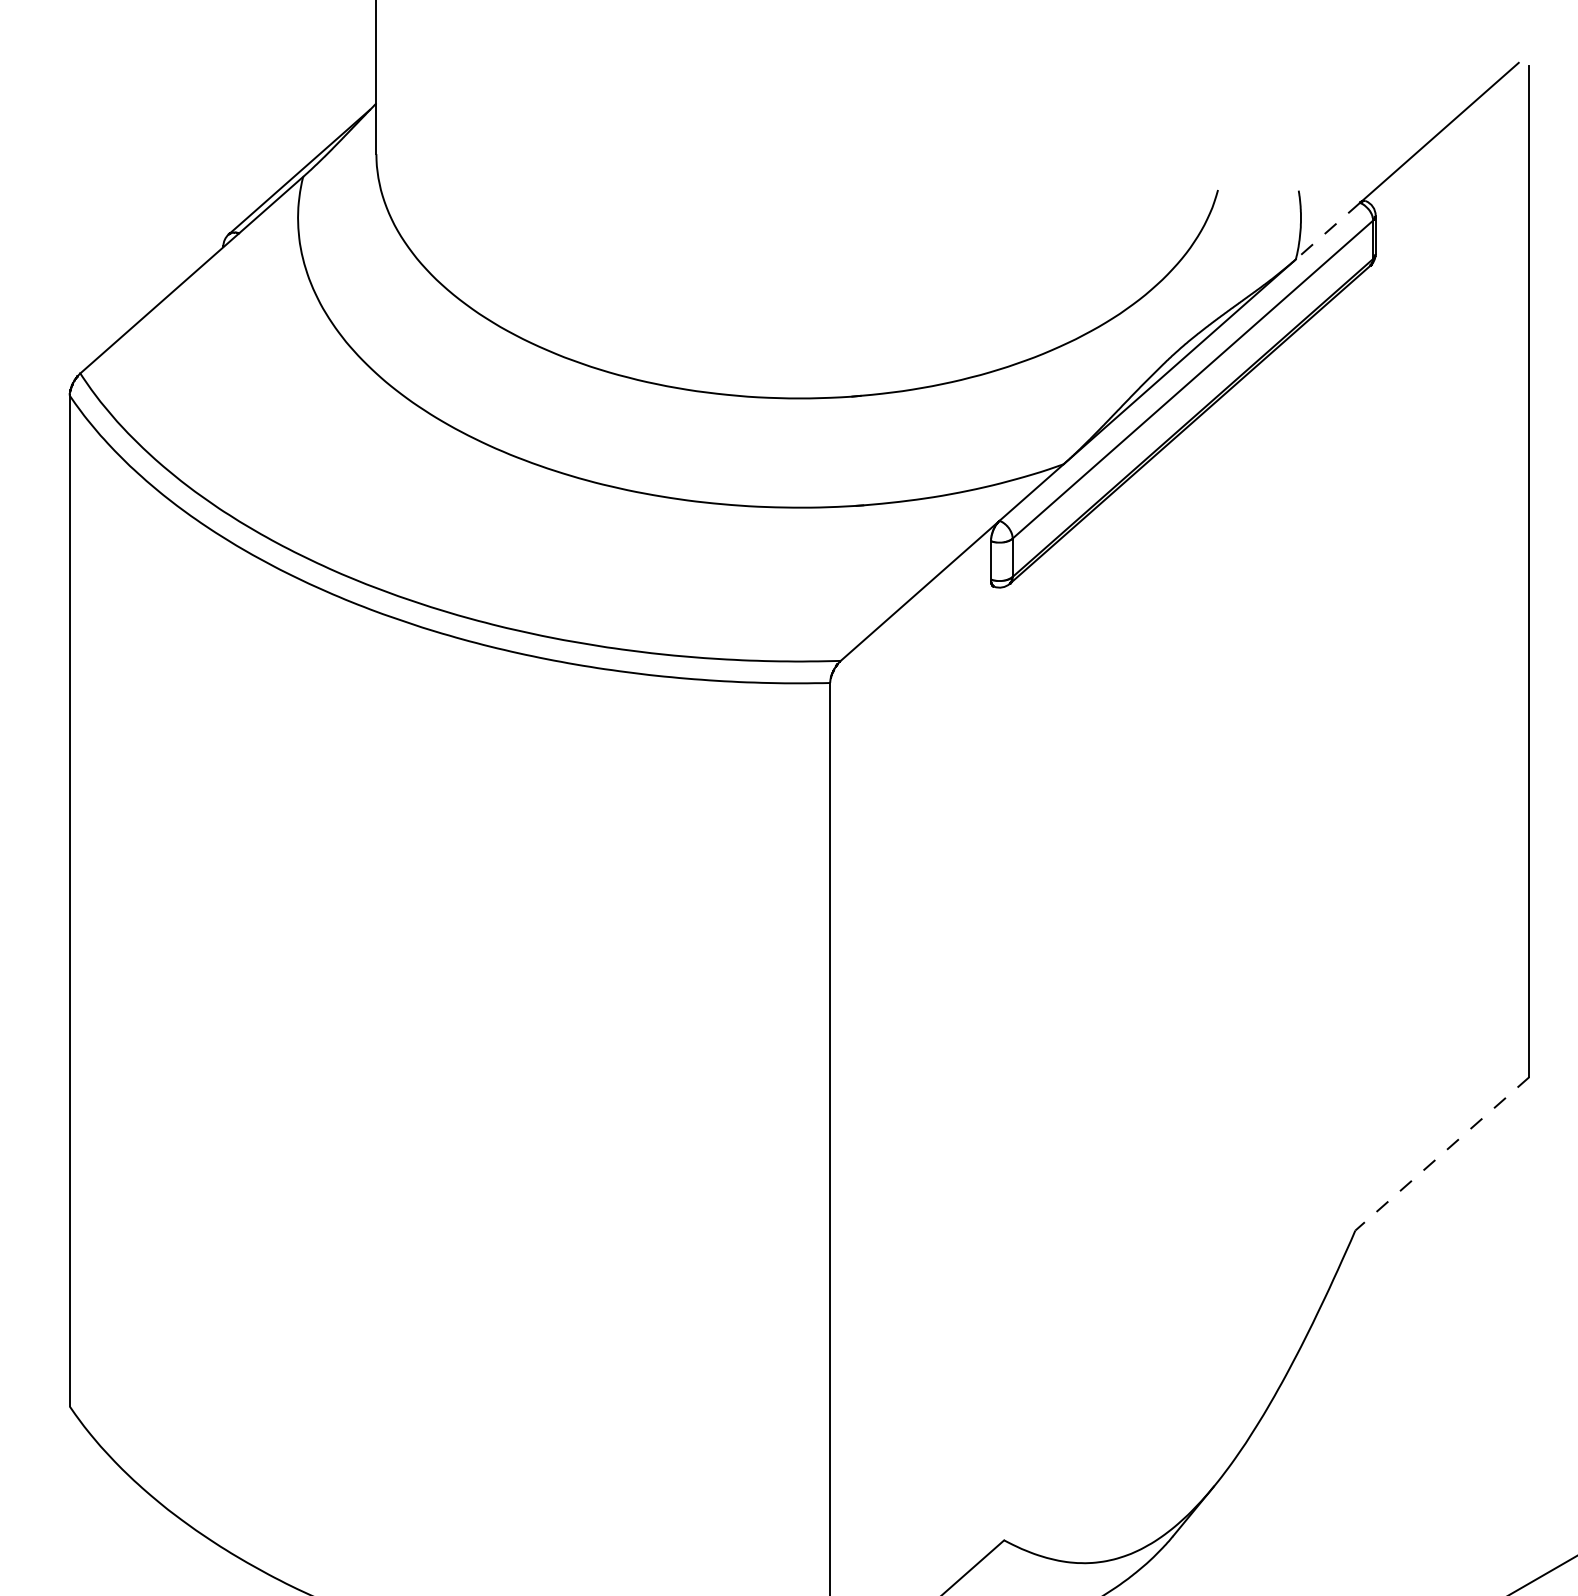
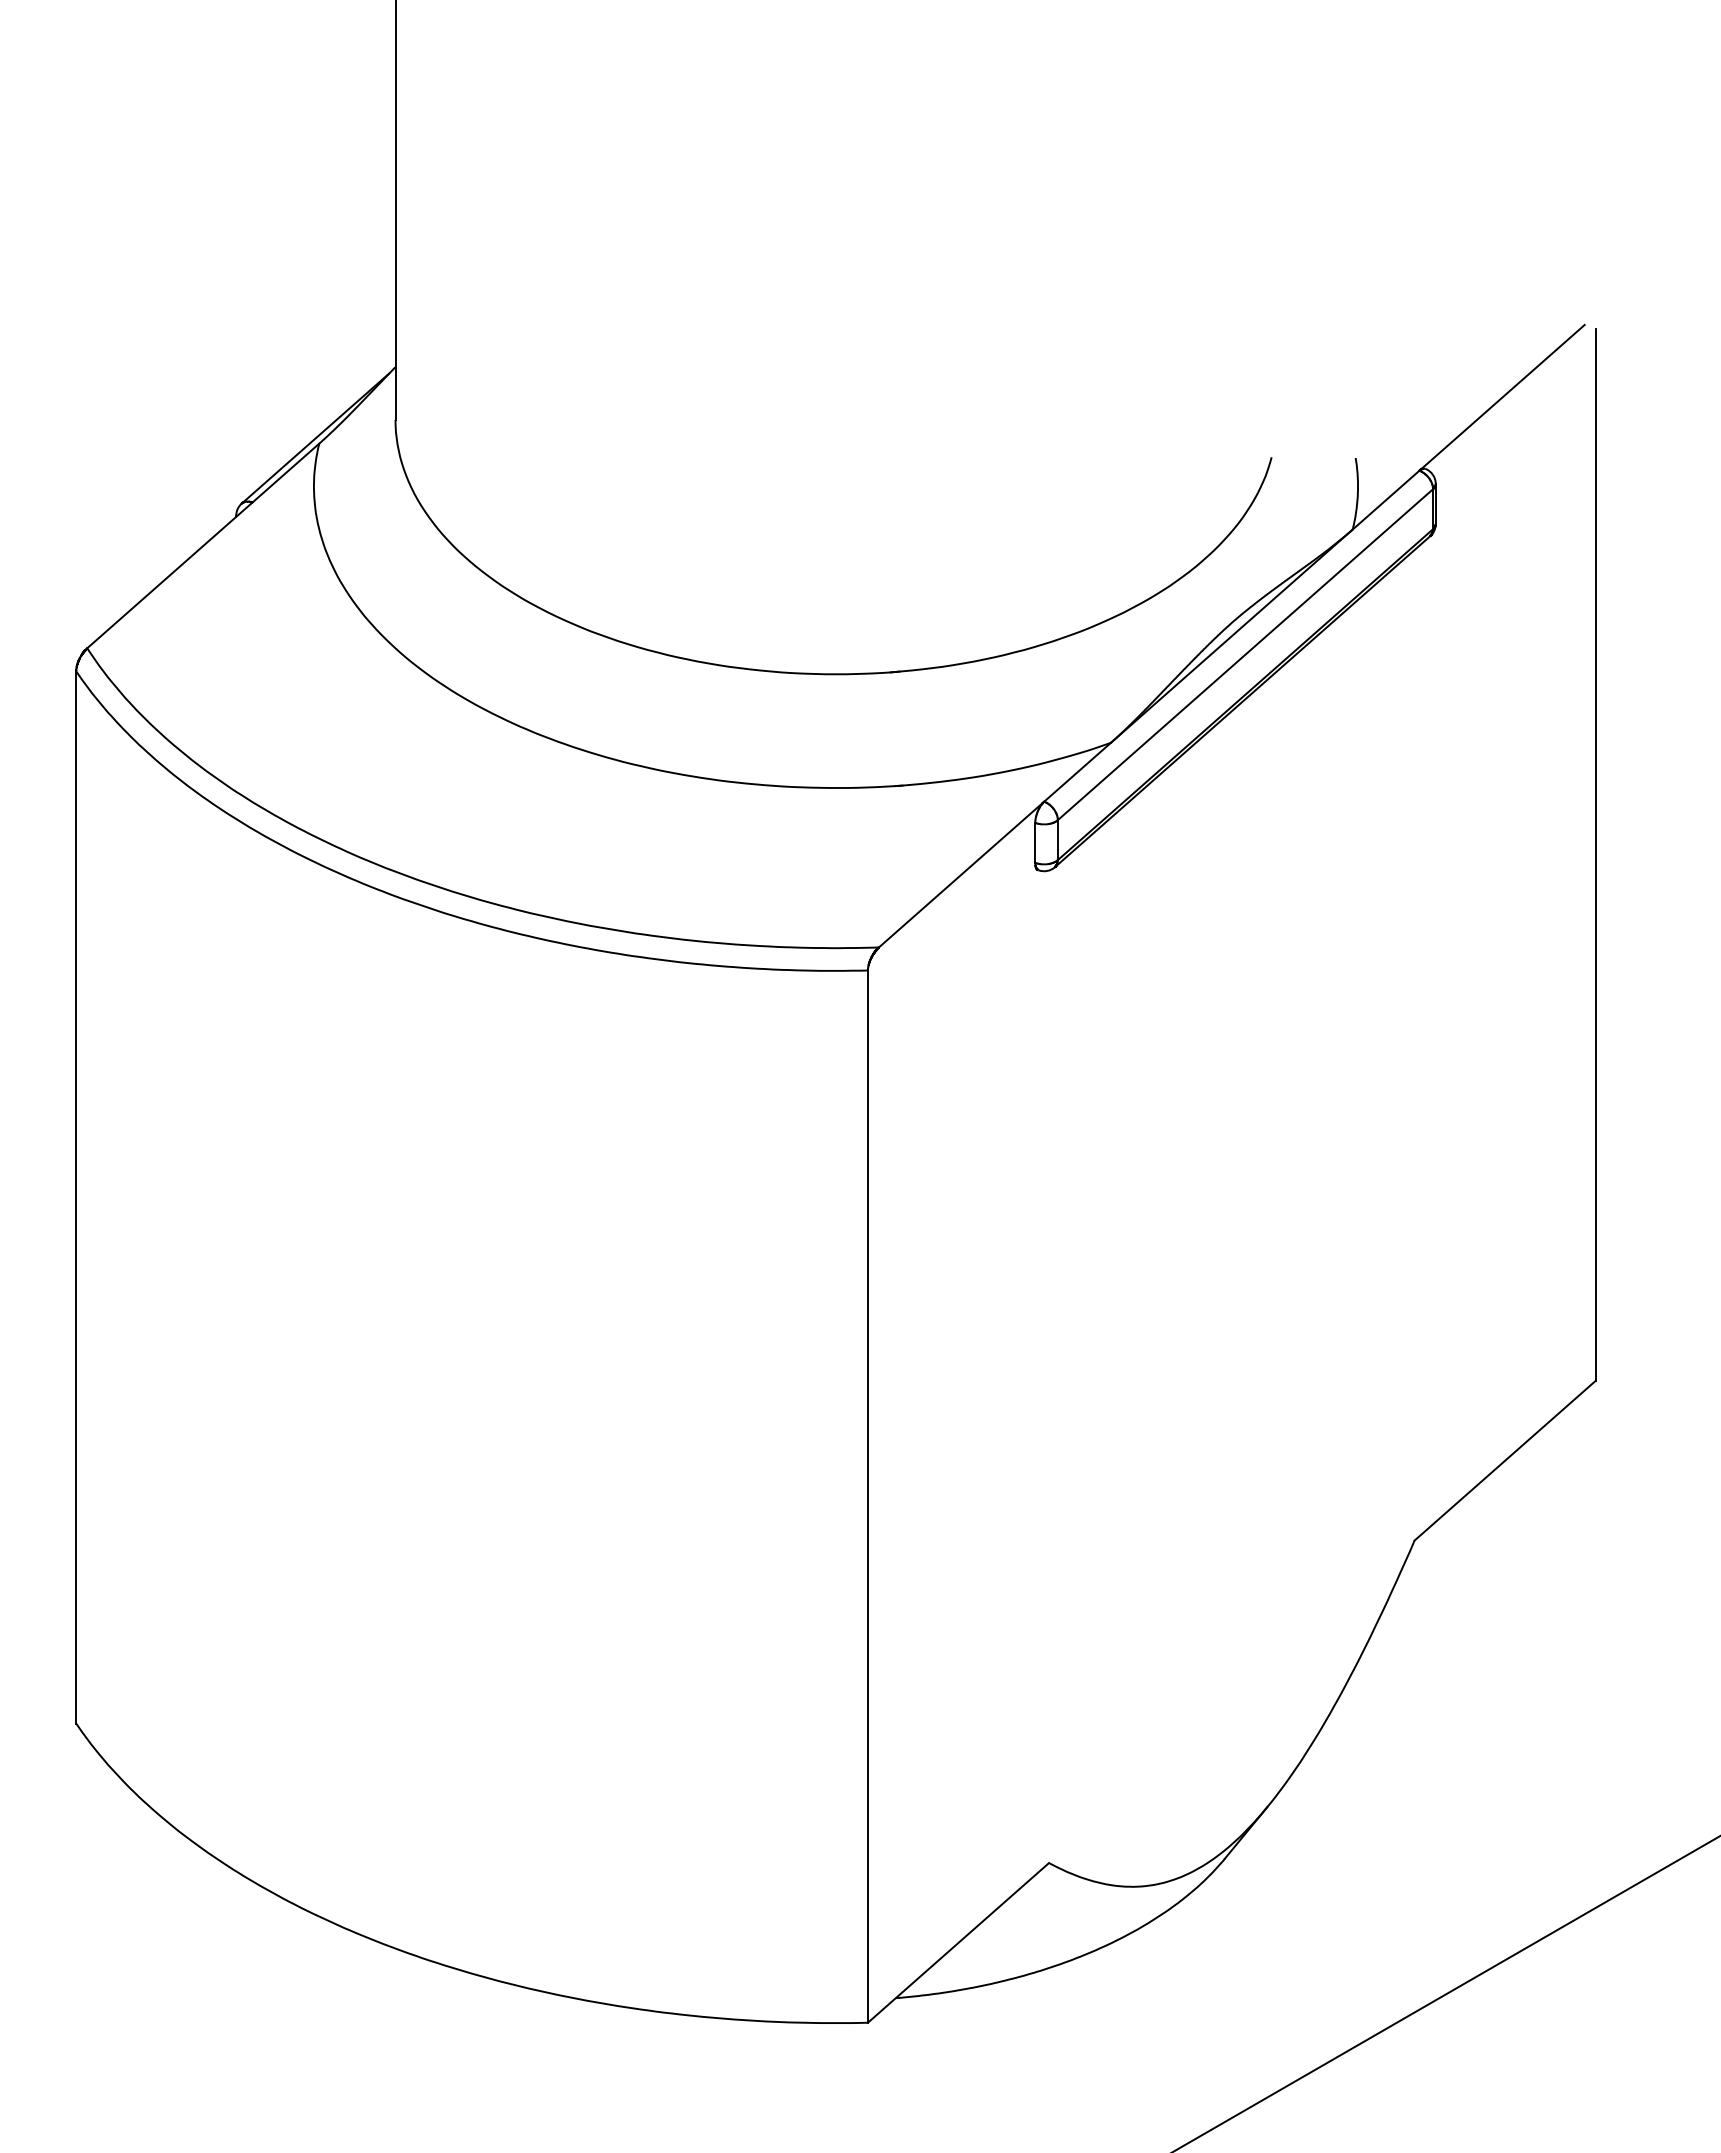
line: (1328, 231) -> (1386, 500), dashed -> solid
line: (1442, 1153) -> (1505, 1460), dashed -> solid

